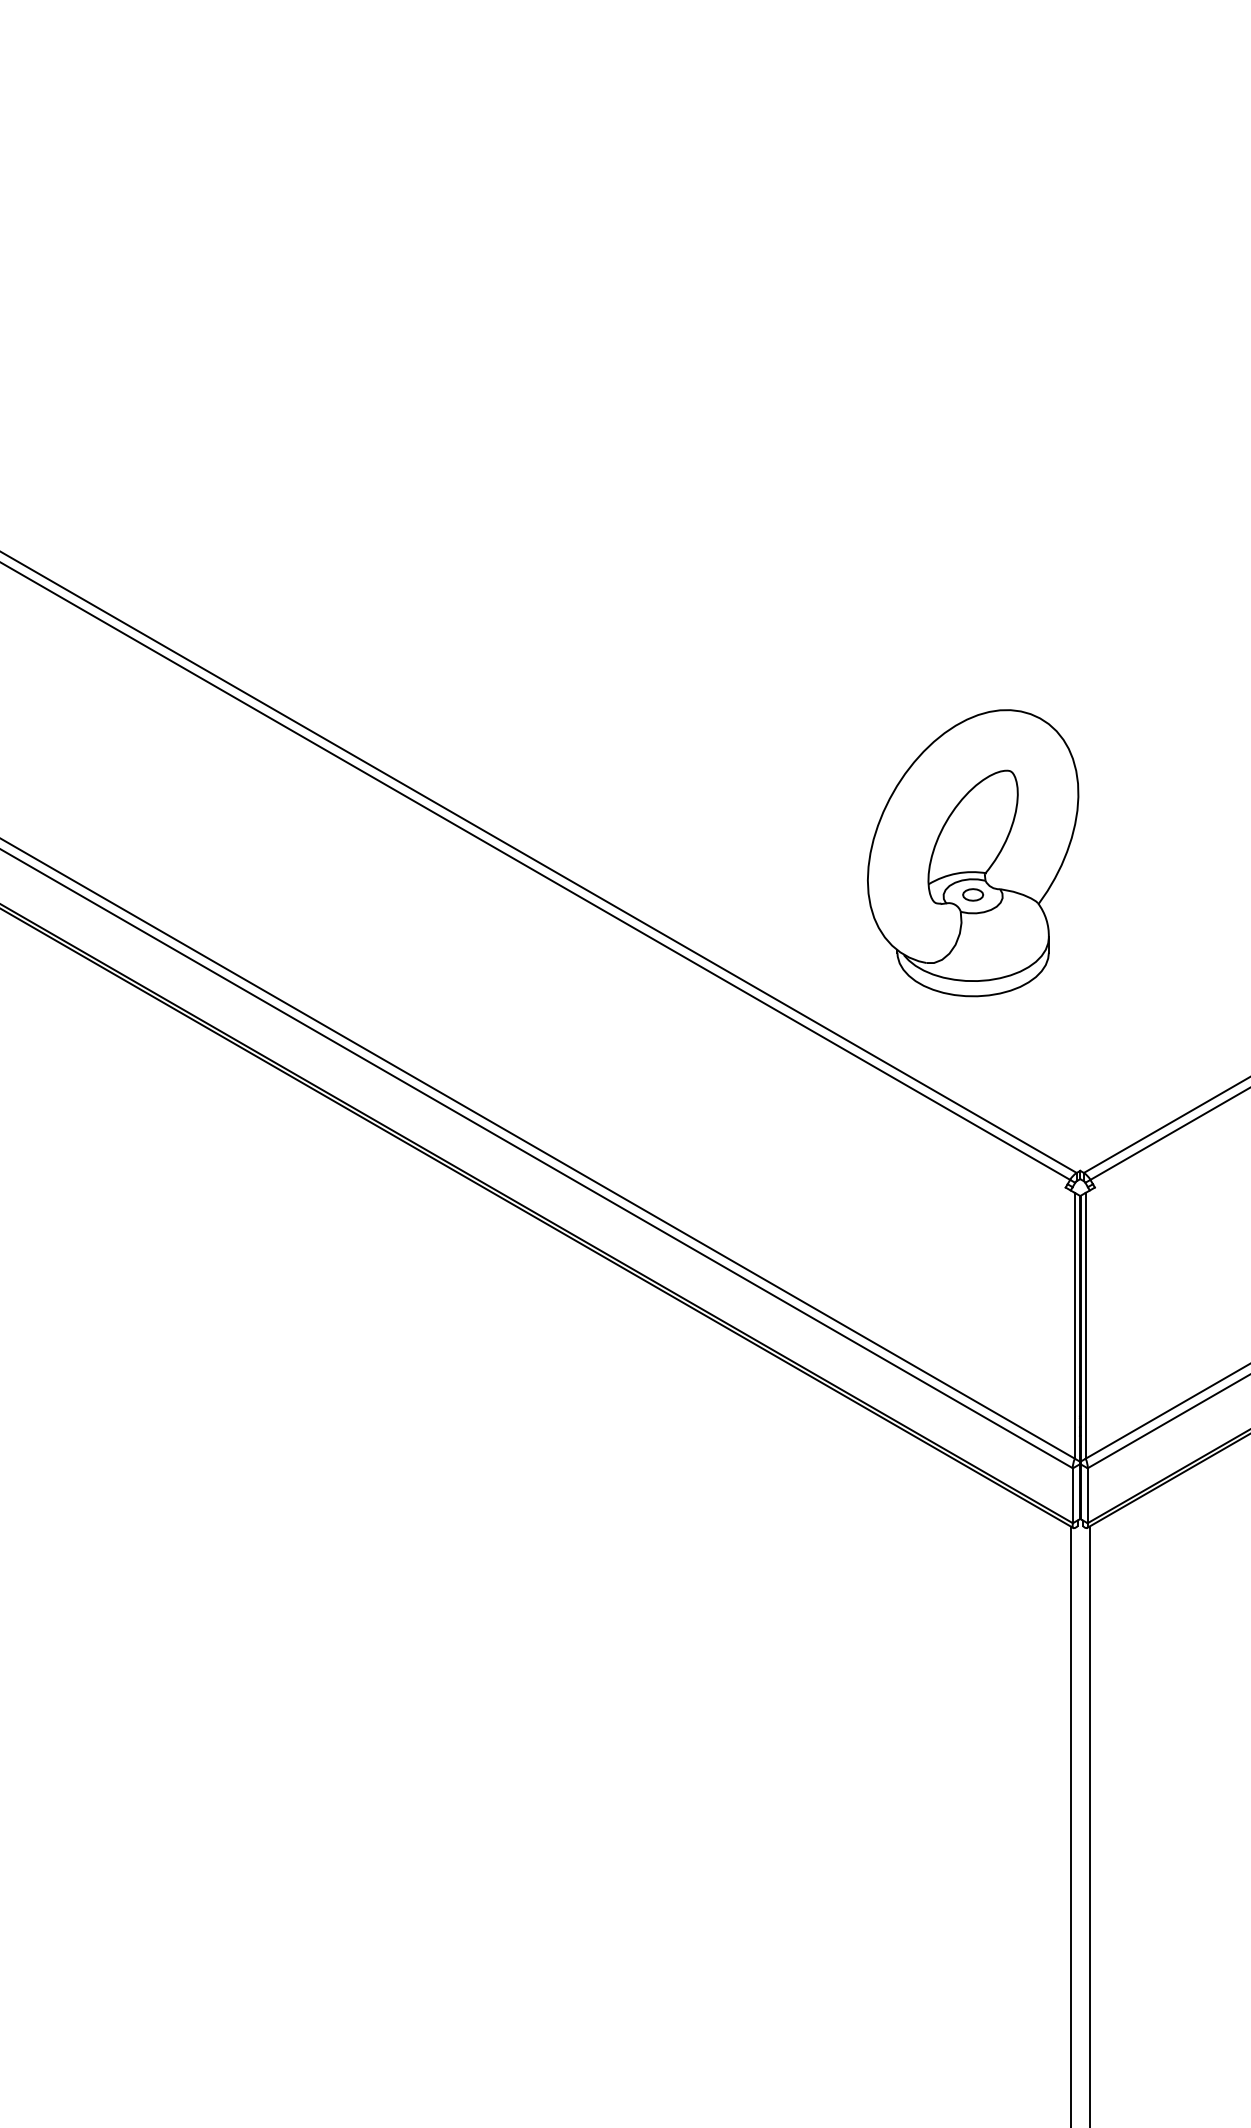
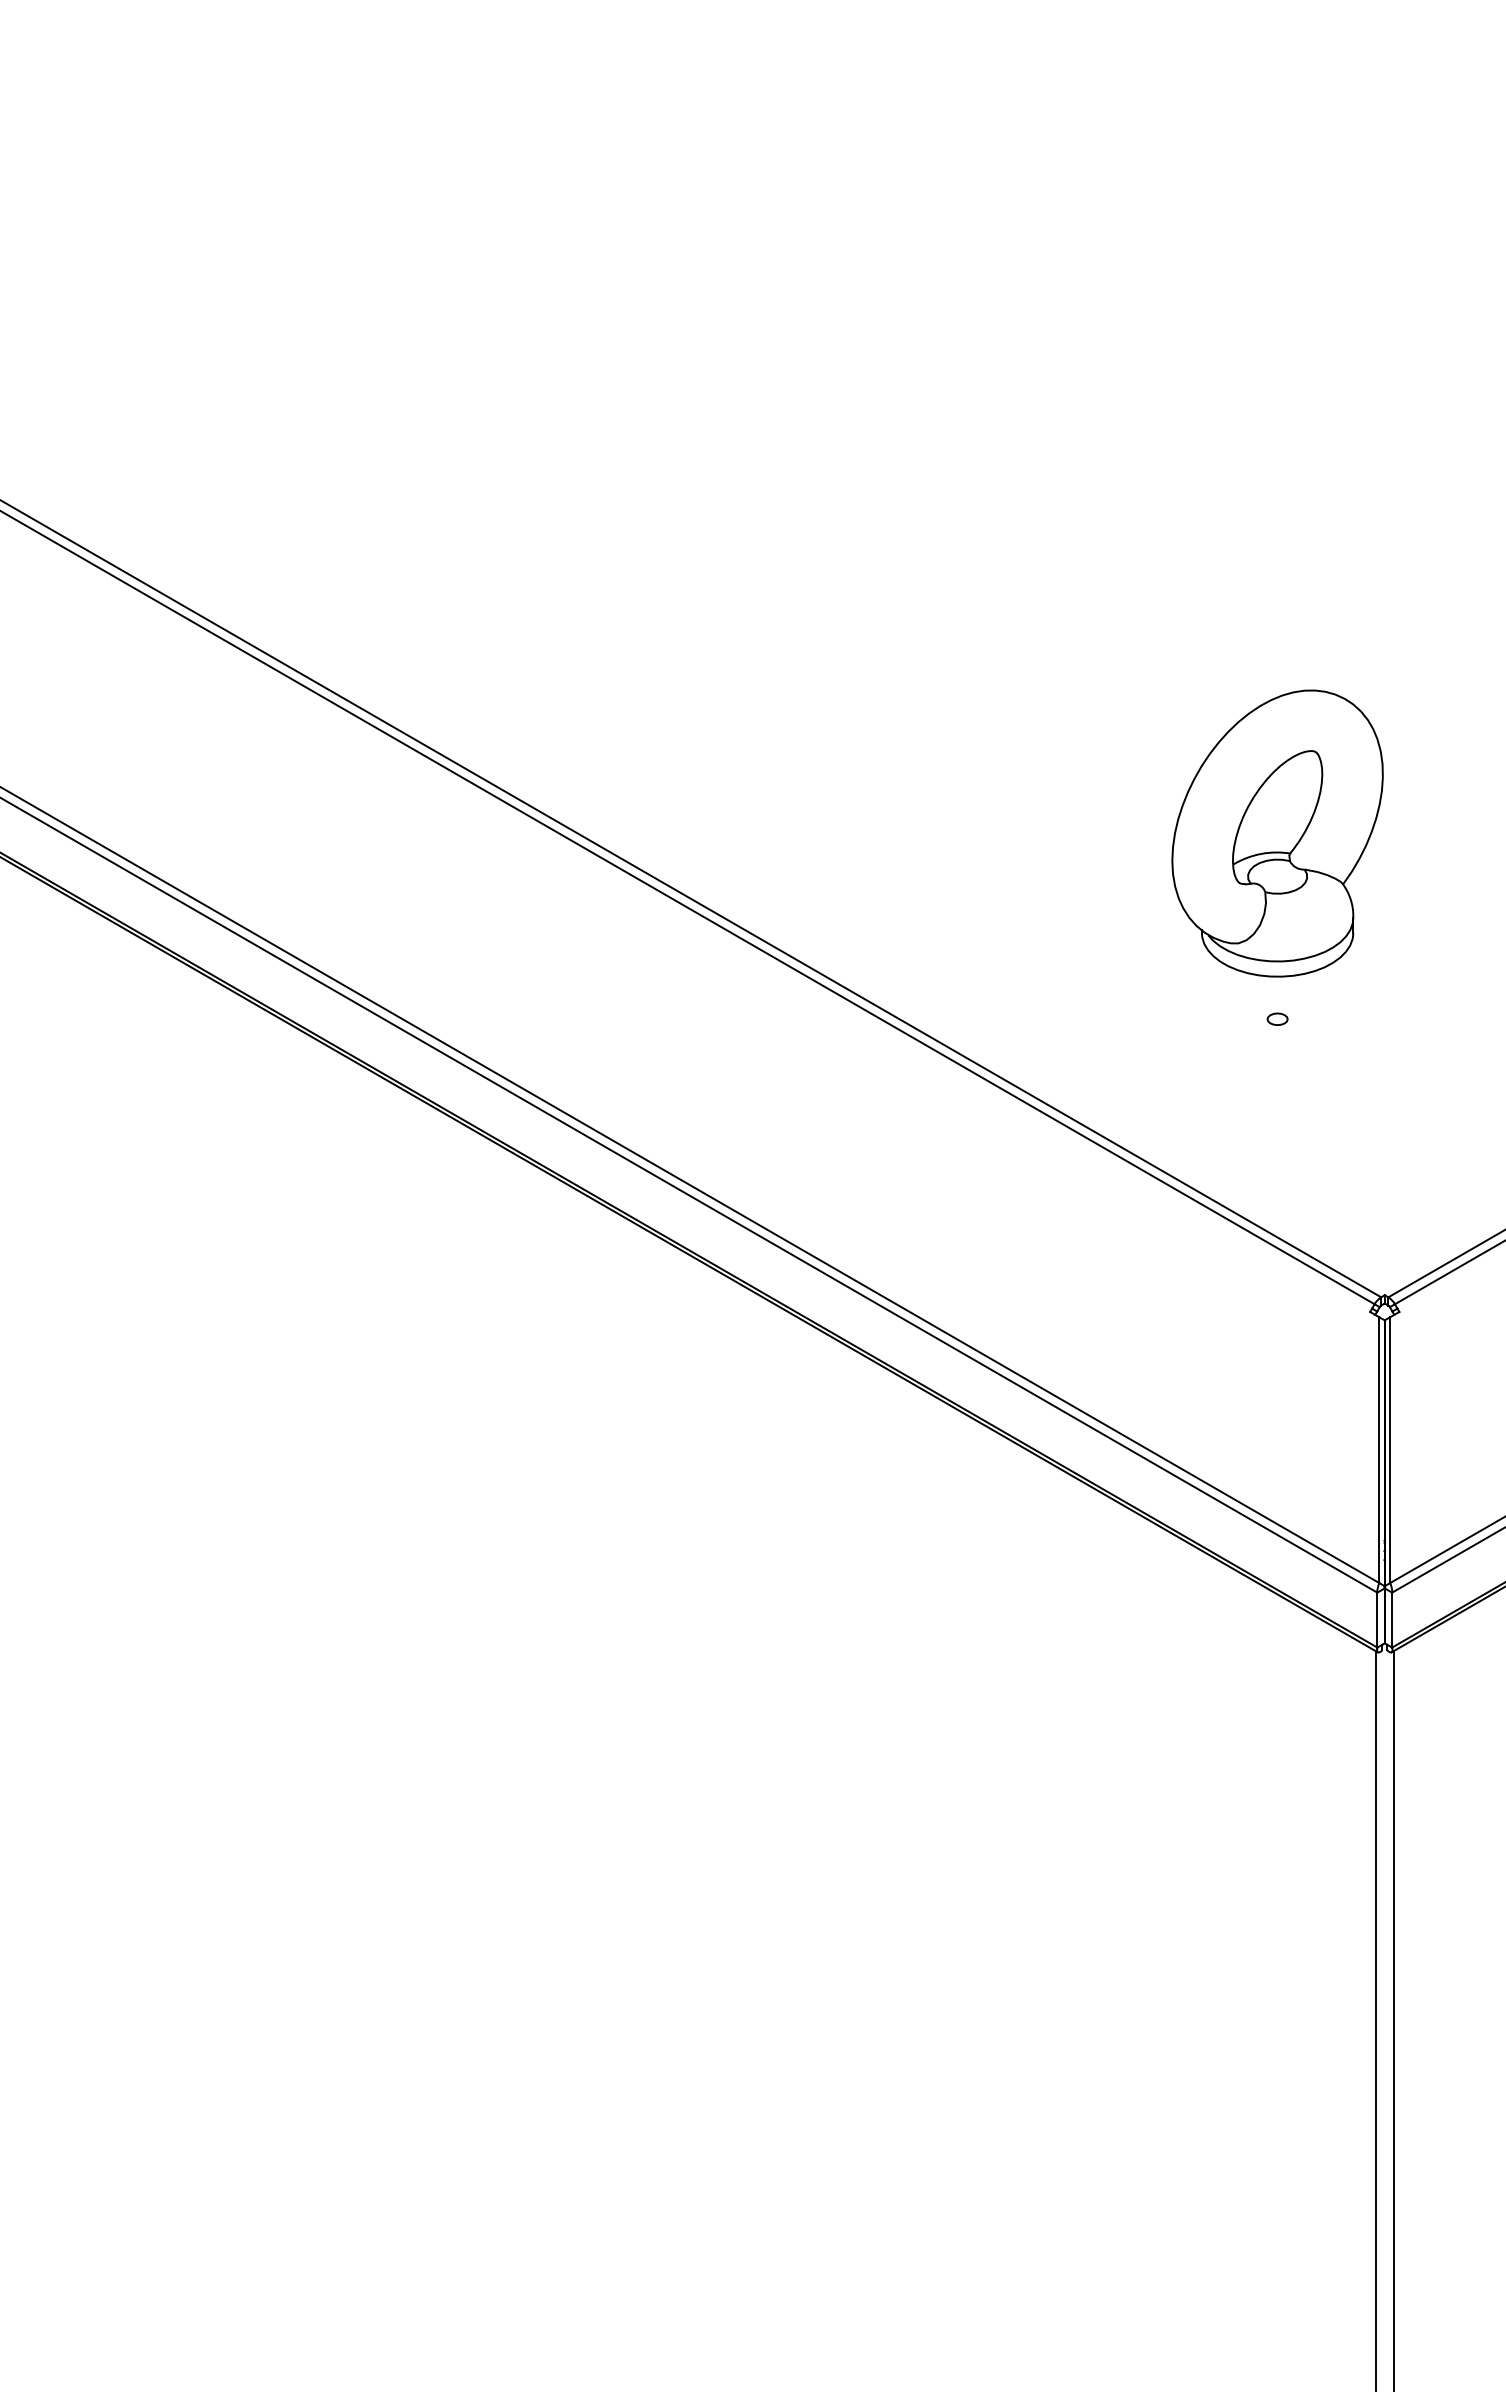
part: (973, 853) -> (1277, 833), moved

